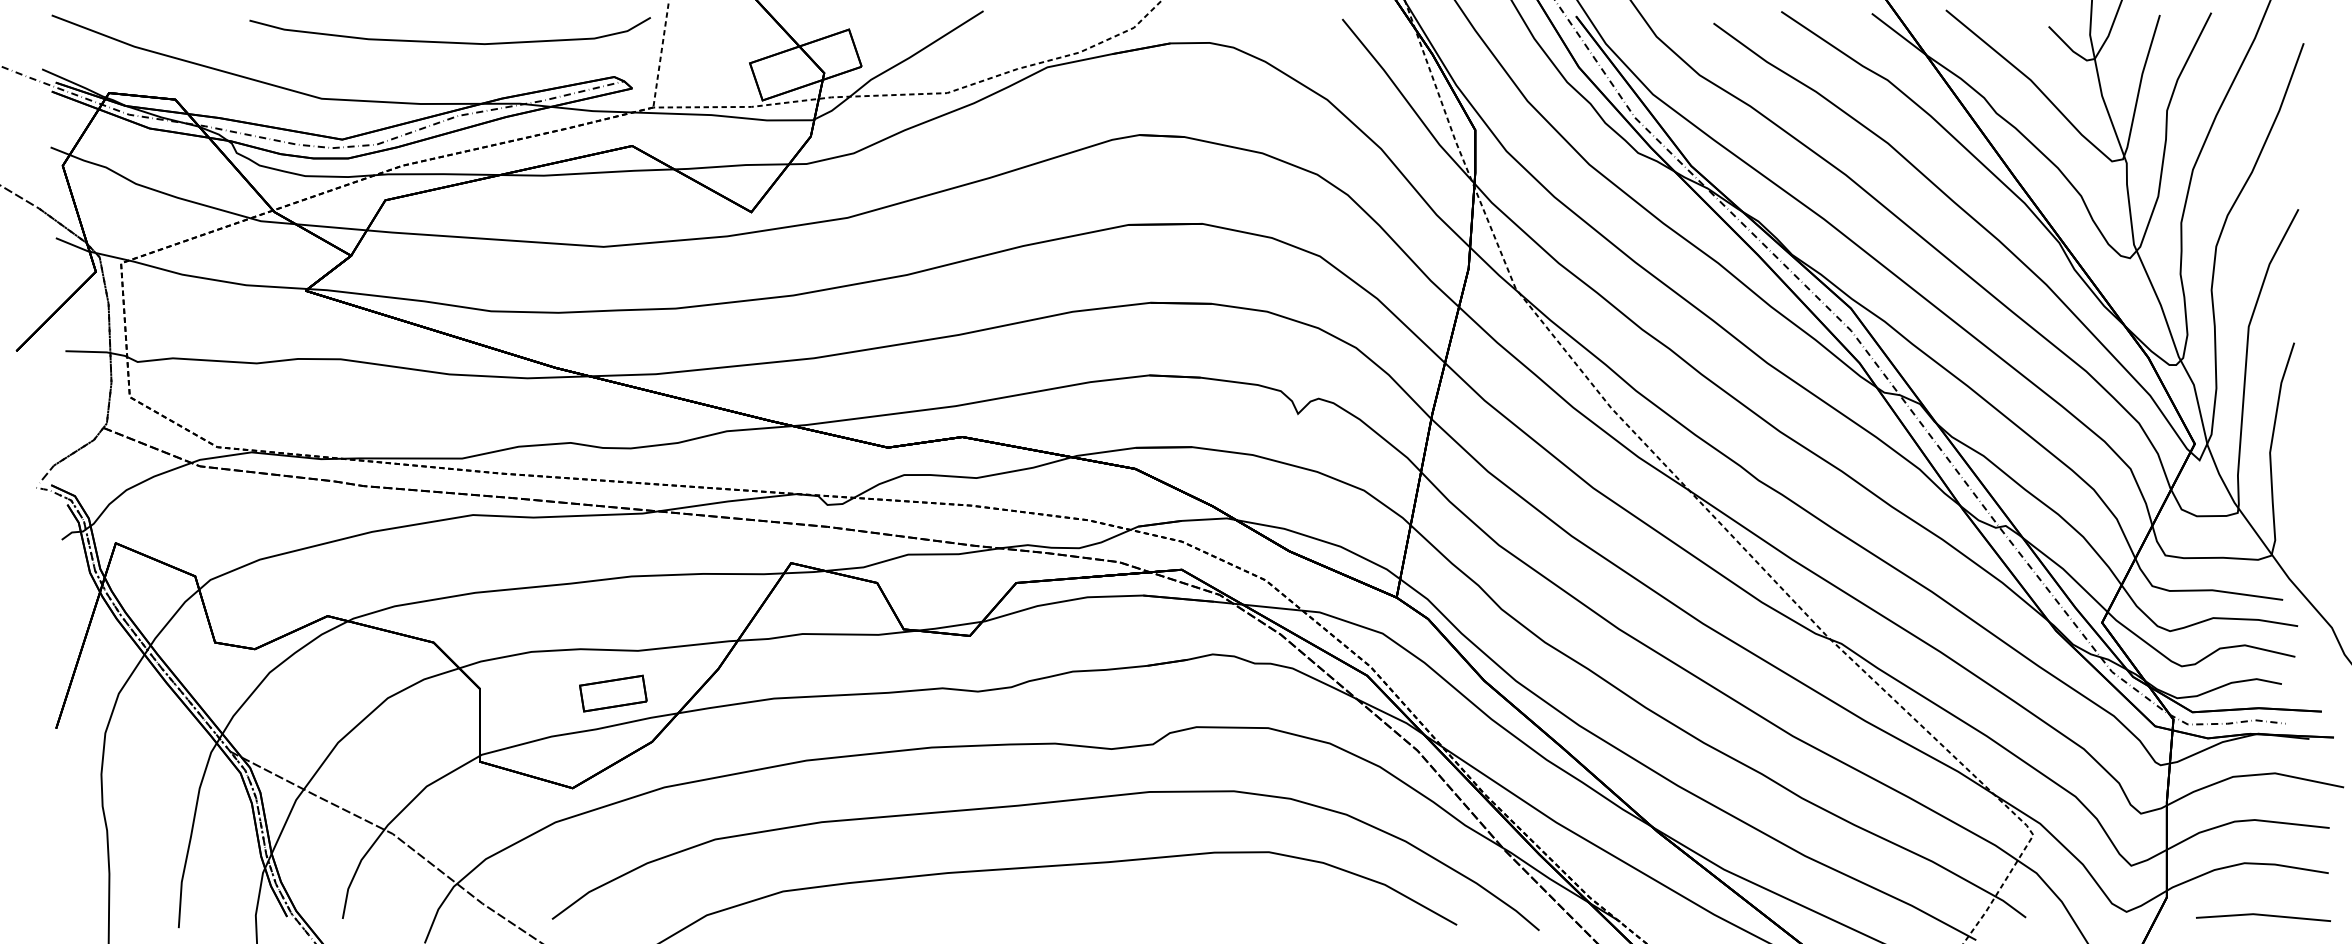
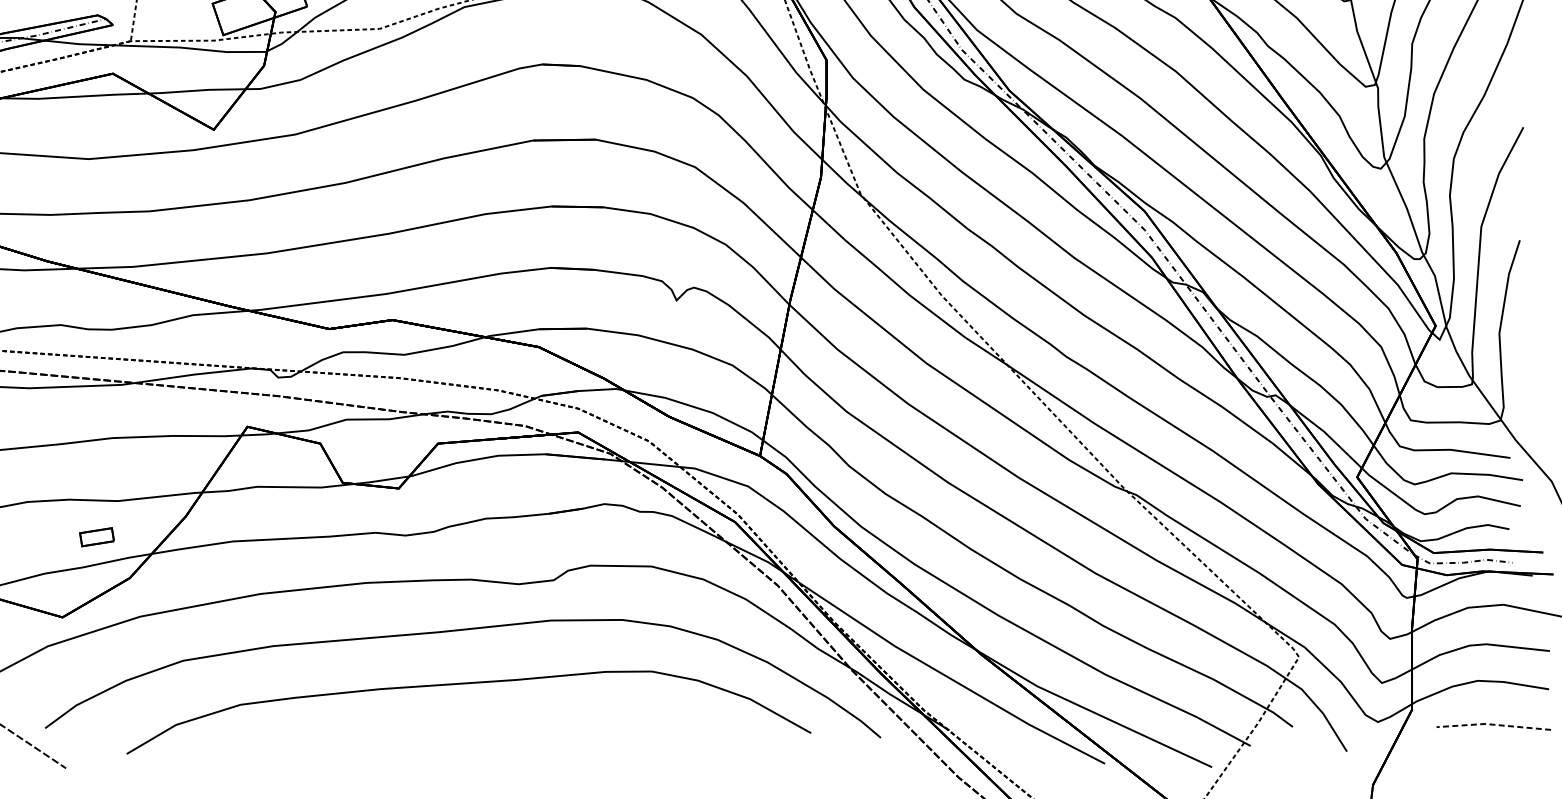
part: (613, 693) -> (97, 537), size x0.6
line: (2263, 915) -> (1493, 725), solid -> dashed

